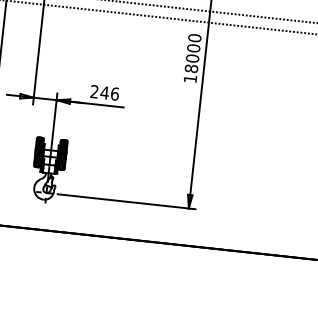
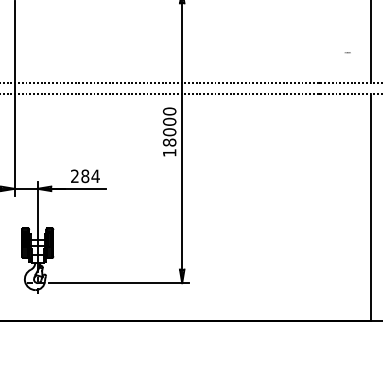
text: (109, 93) -> (90, 176), 246 -> 284

